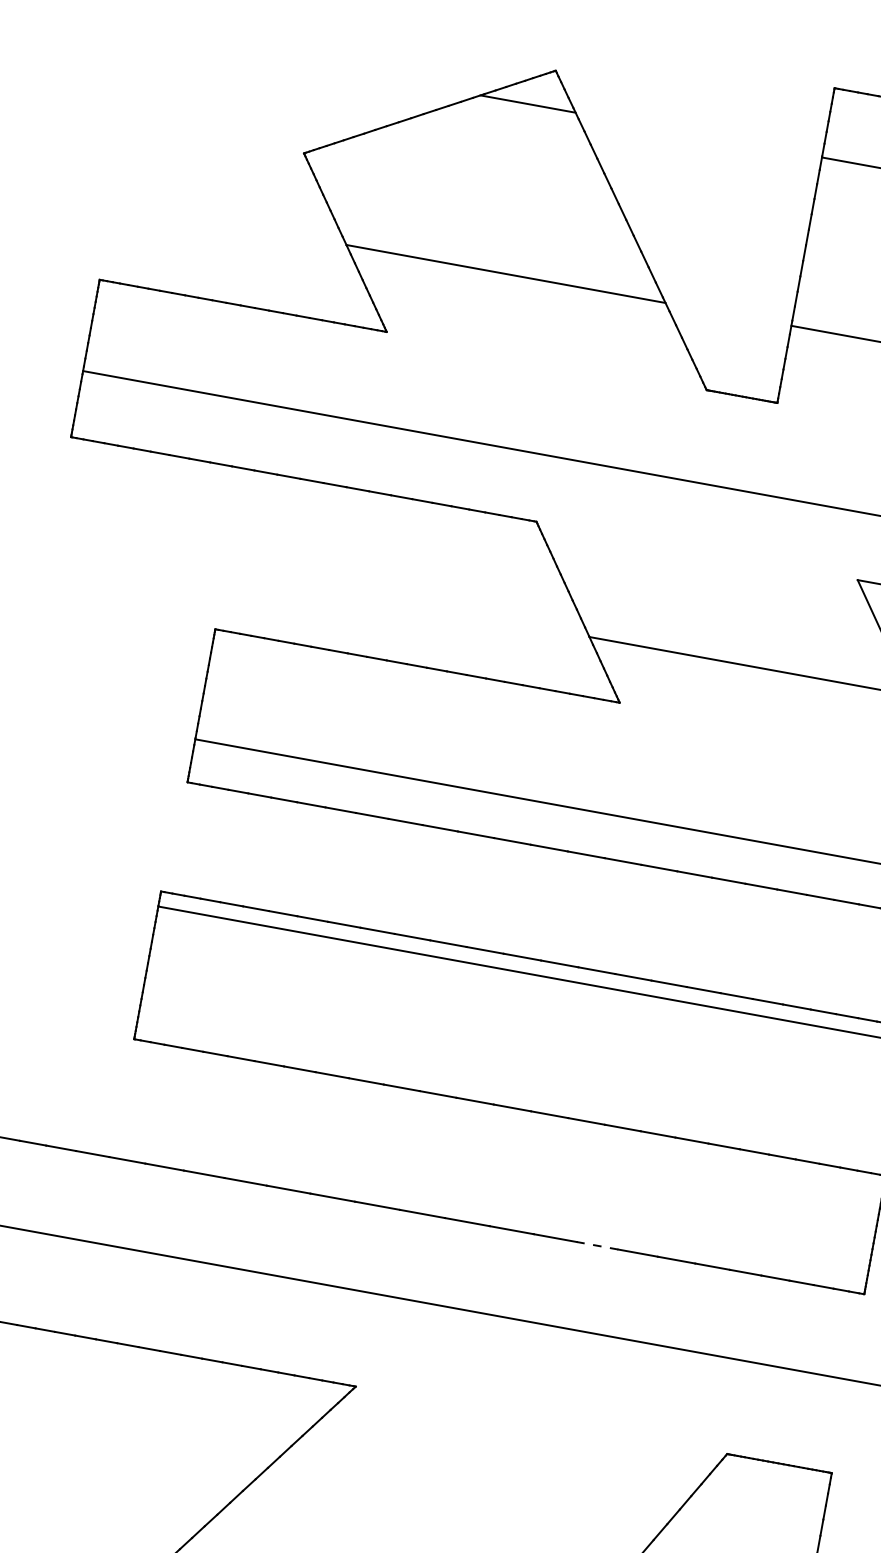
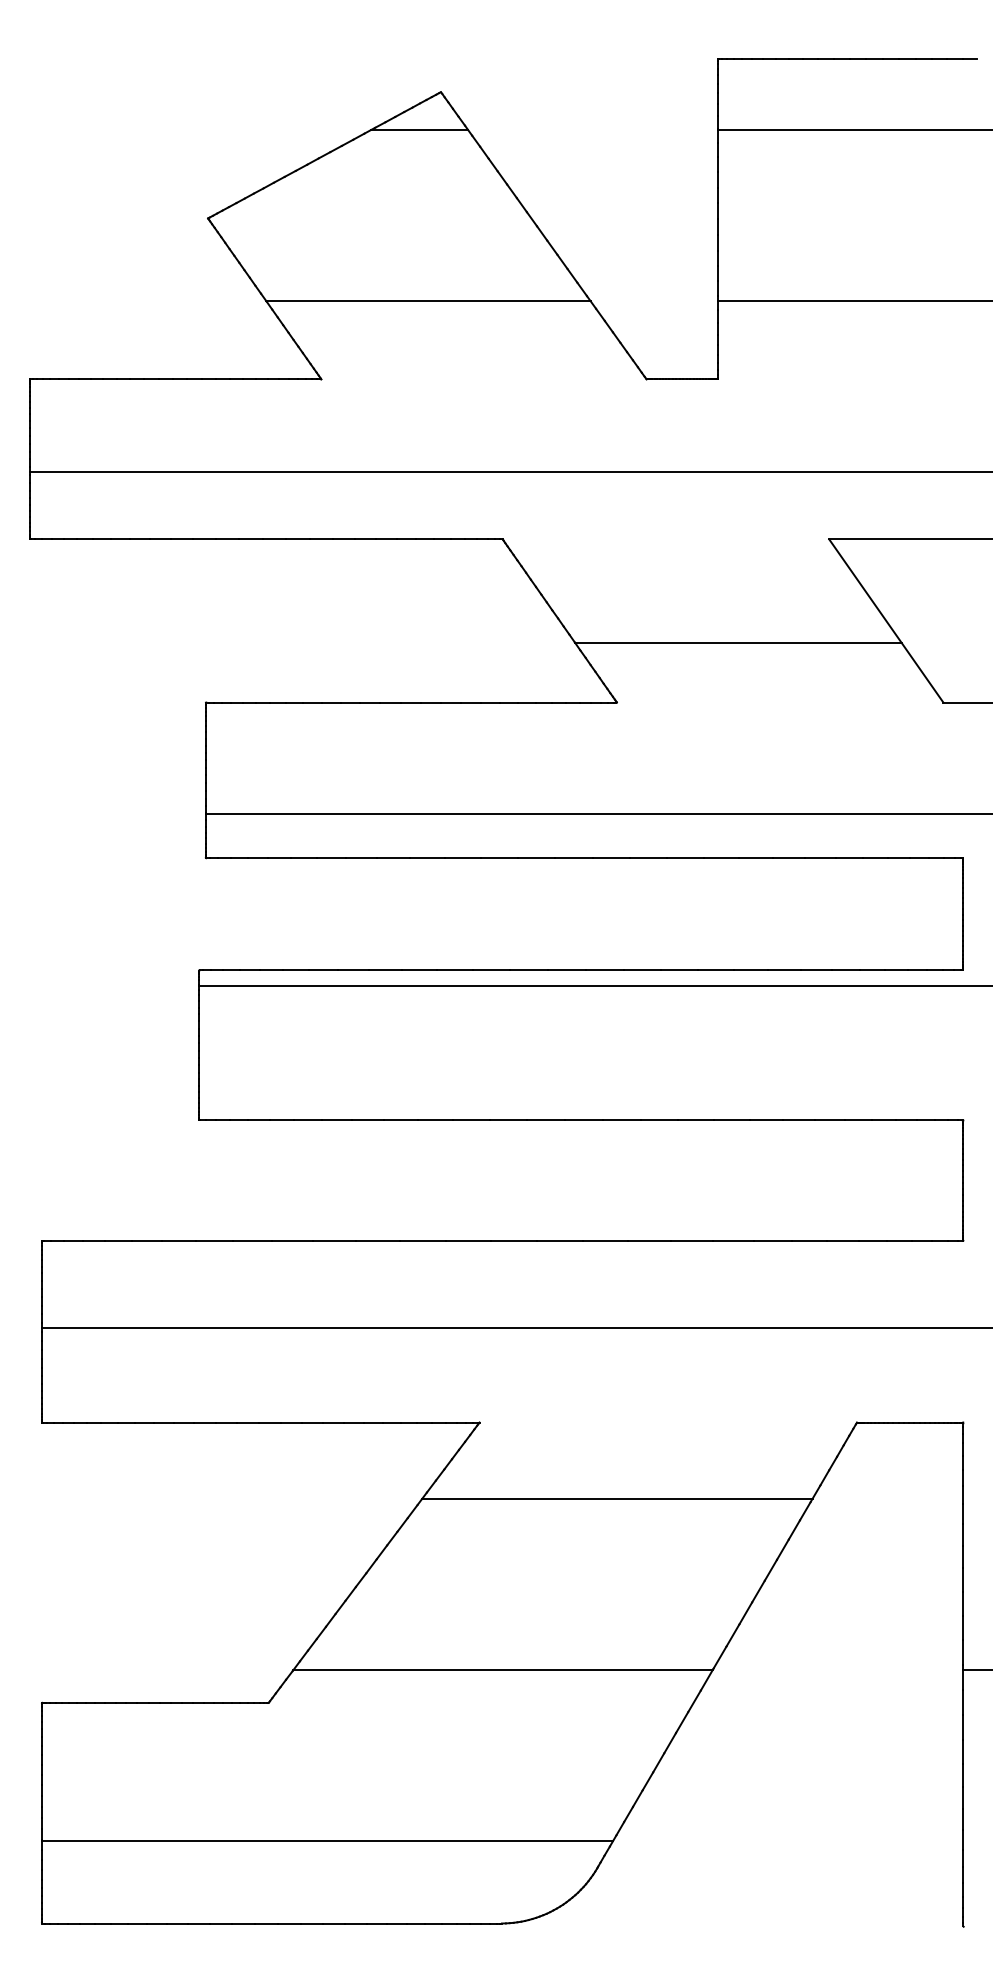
line: (596, 1245) -> (691, 1240), dashed -> solid
line: (477, 1485) -> (617, 1498), added

